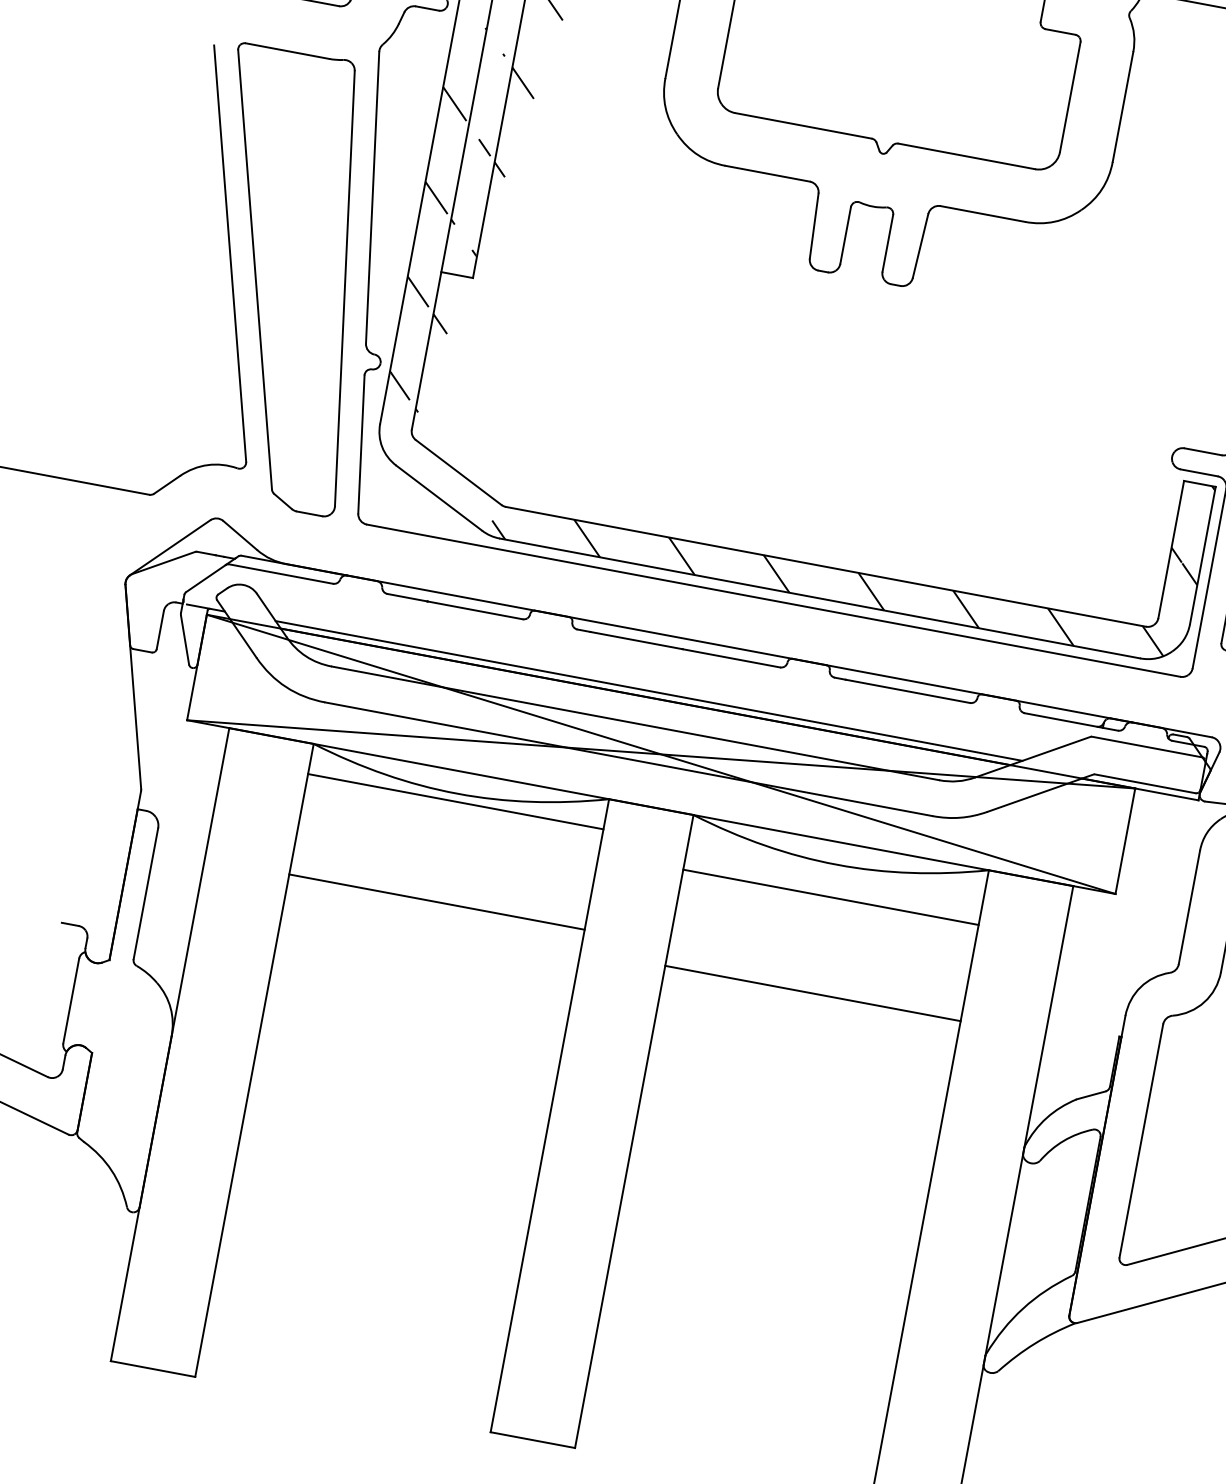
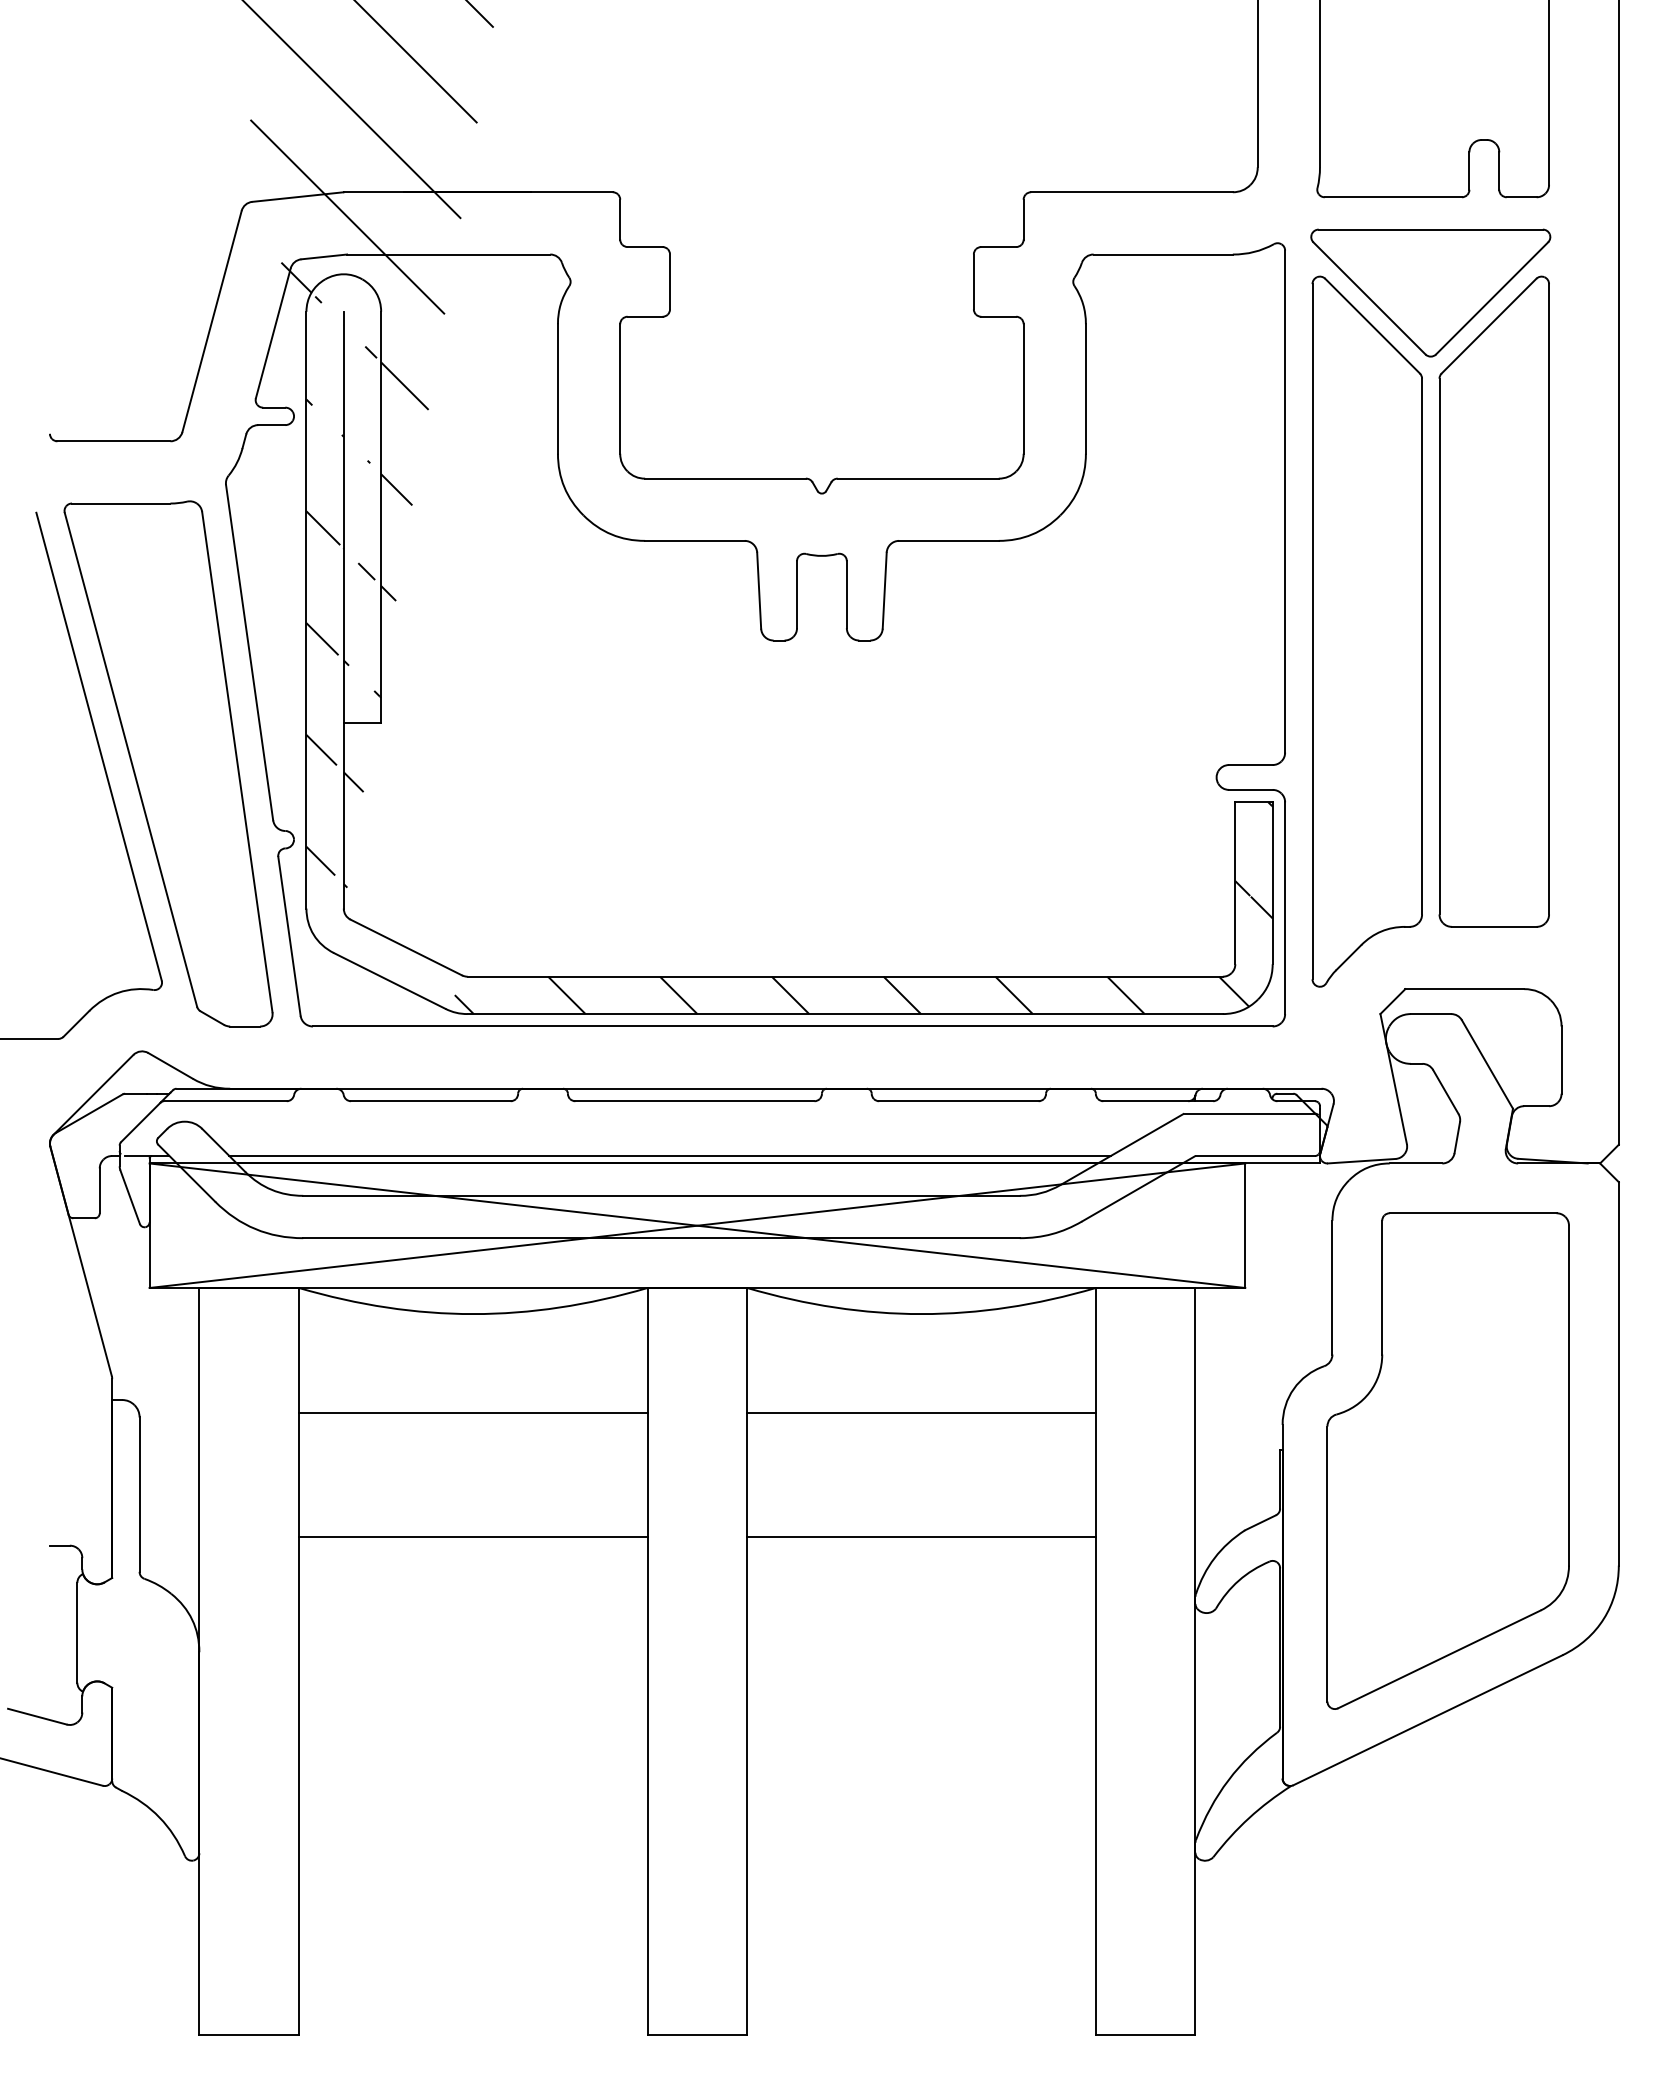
line: (455, 801) -> (472, 1412), moved
line: (830, 897) -> (921, 1412), moved
line: (436, 902) -> (472, 1537), moved
line: (812, 993) -> (921, 1537), moved

